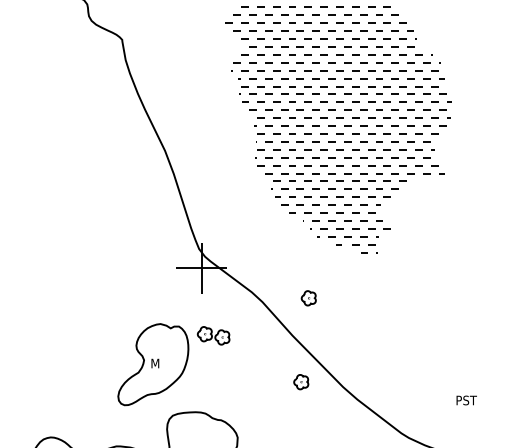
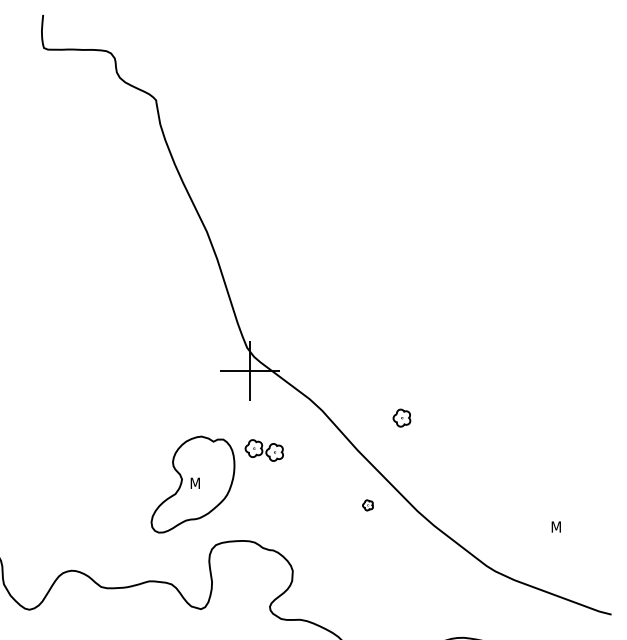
hatch: (338, 130) -> (412, 207), removed
part: (308, 297) -> (401, 417), moved
part: (300, 382) -> (367, 505), size x0.6
text: (467, 400) -> (564, 526), PST -> M

